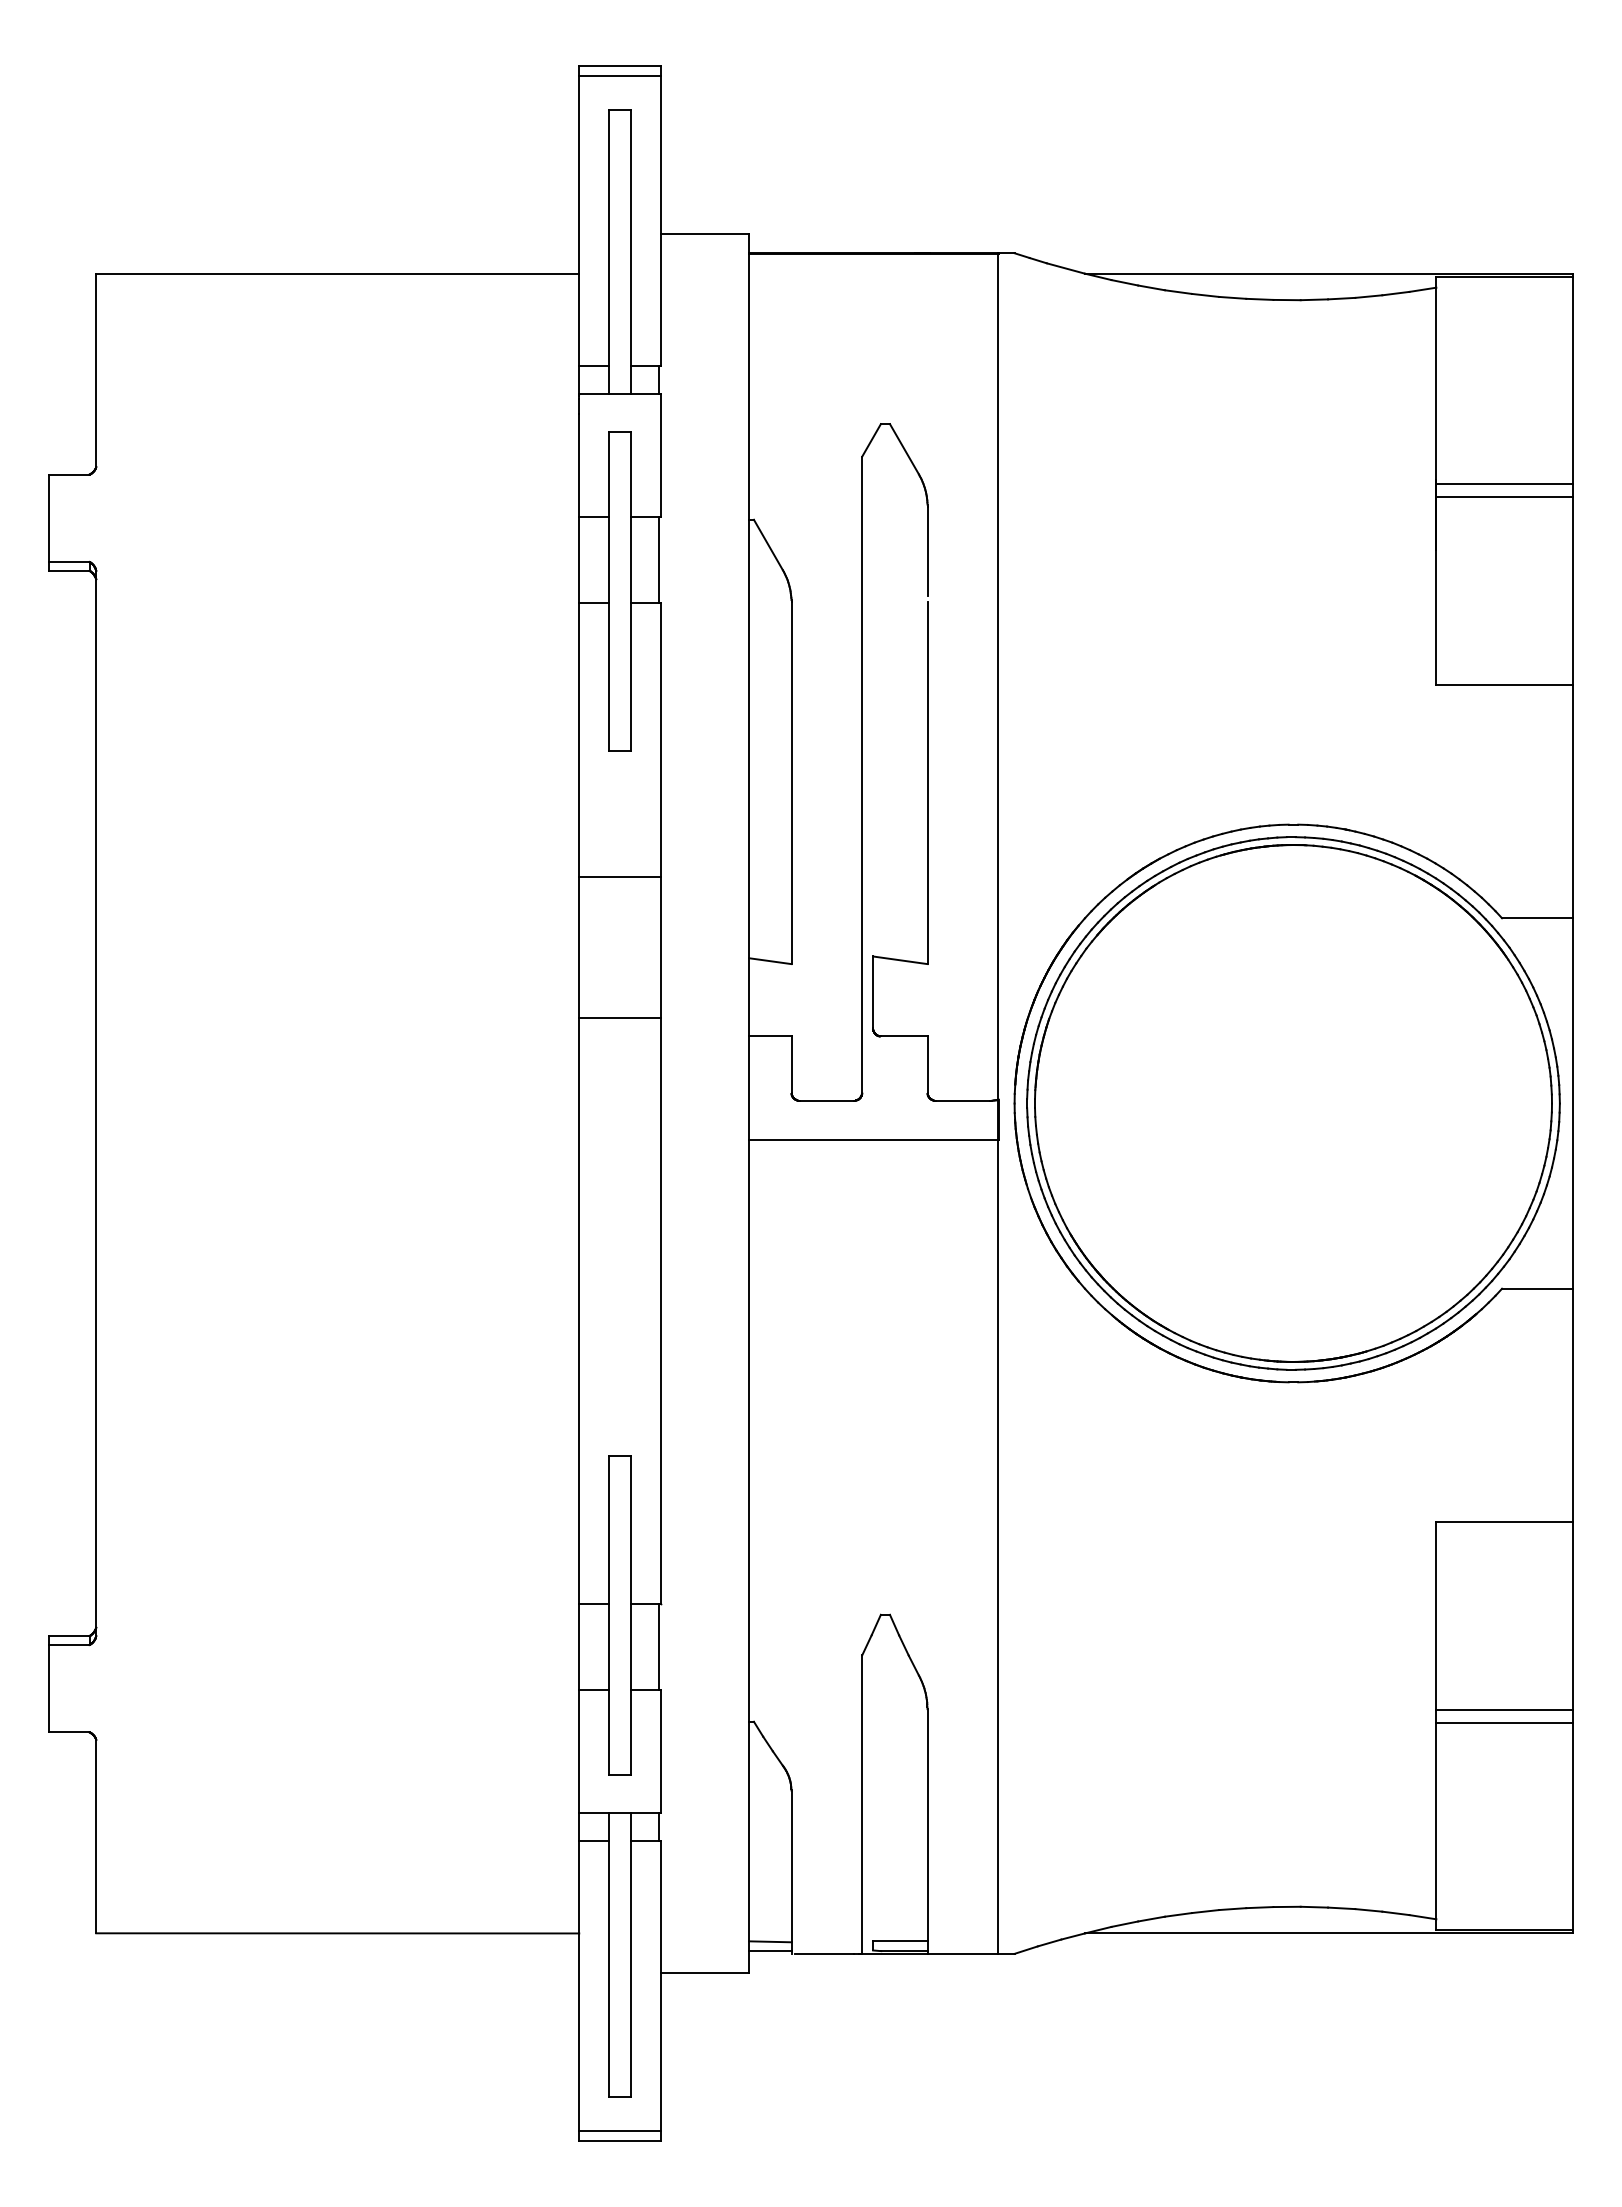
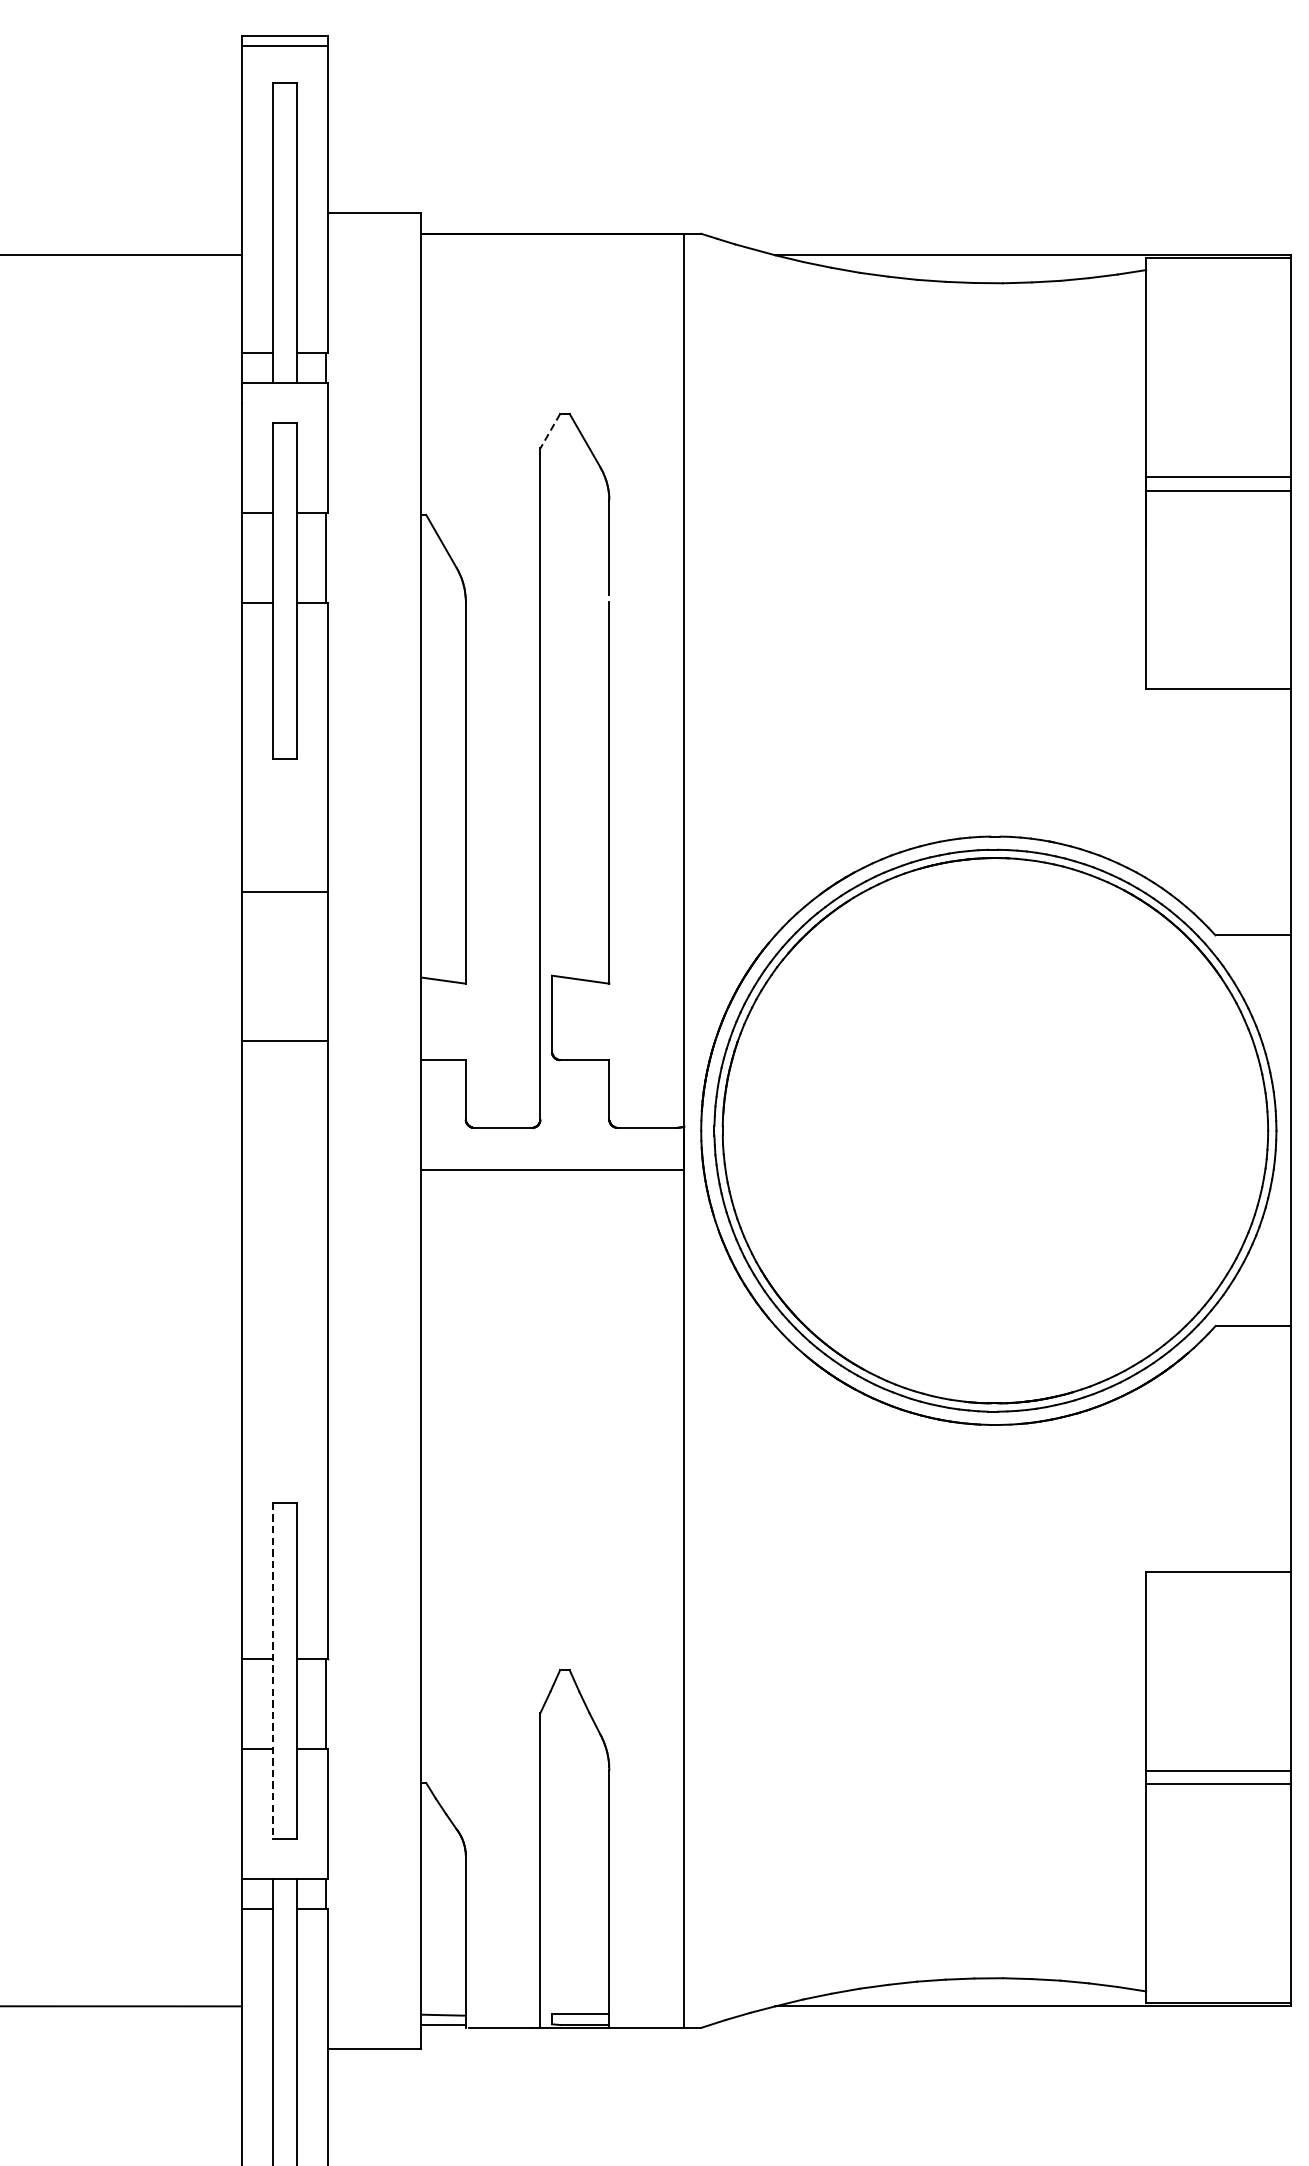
line: (871, 440) -> (550, 431), solid -> dashed
line: (608, 1615) -> (272, 1670), solid -> dashed

